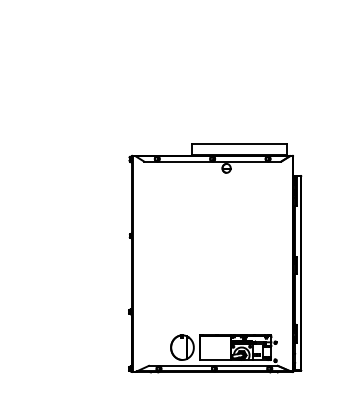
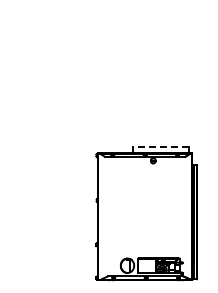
line: (238, 143) -> (160, 146), solid -> dashed

